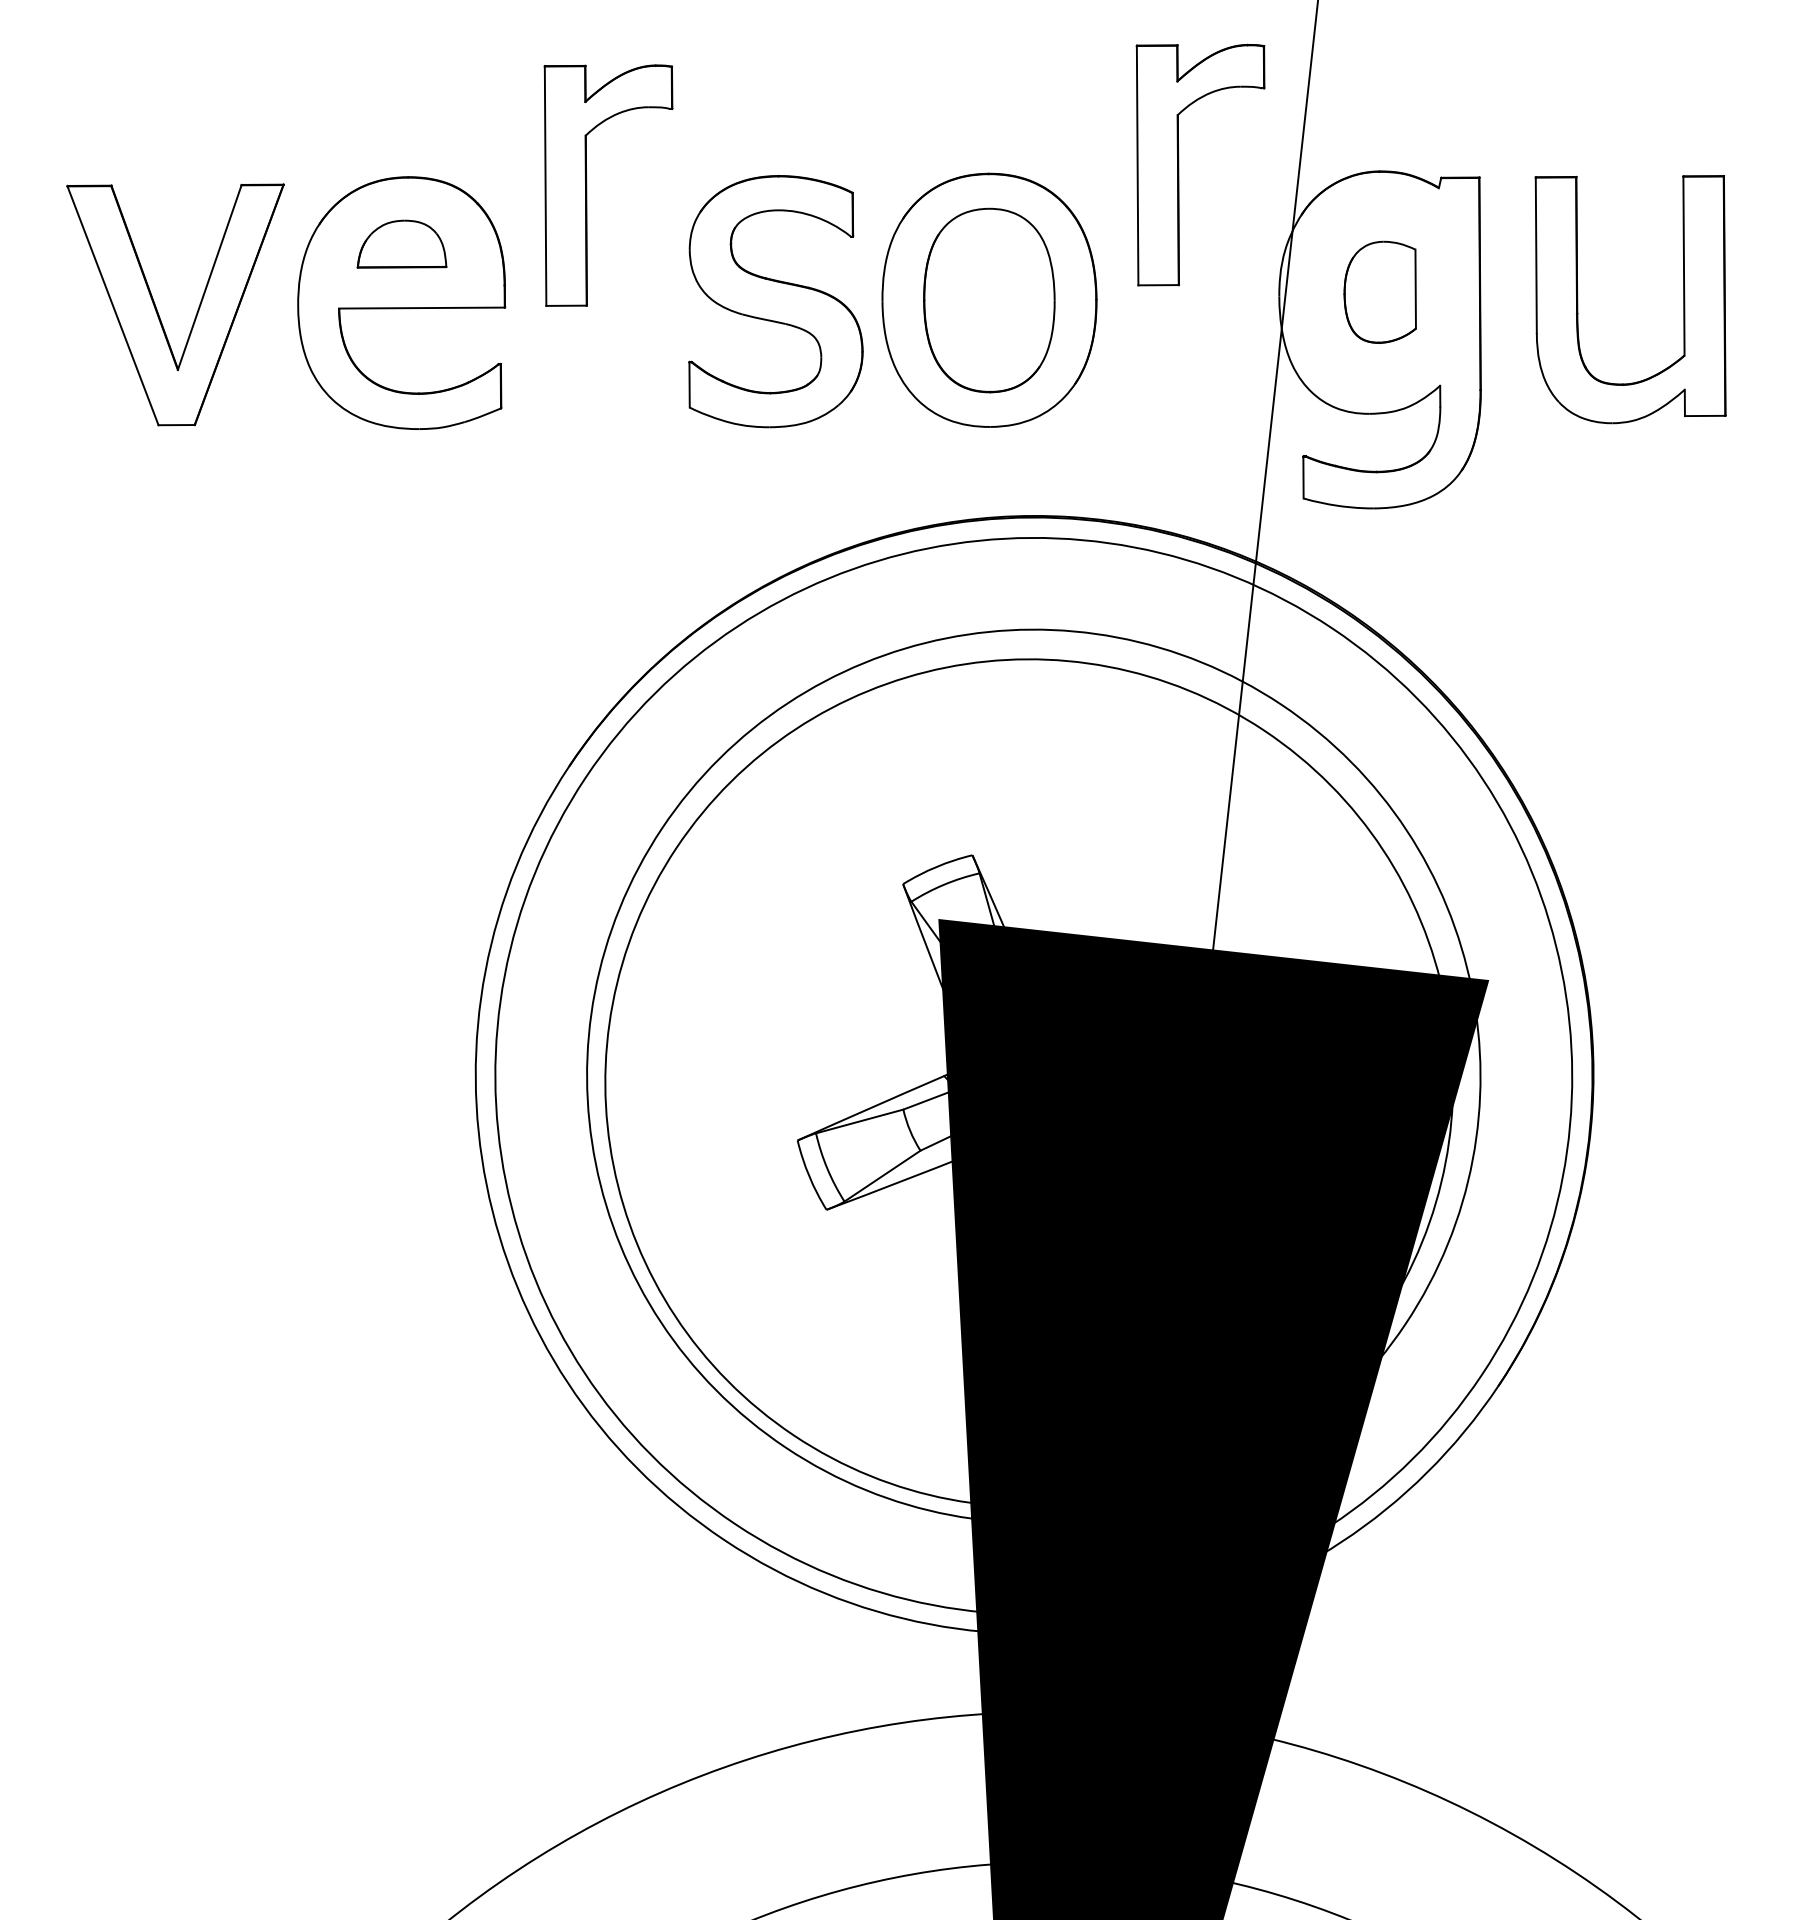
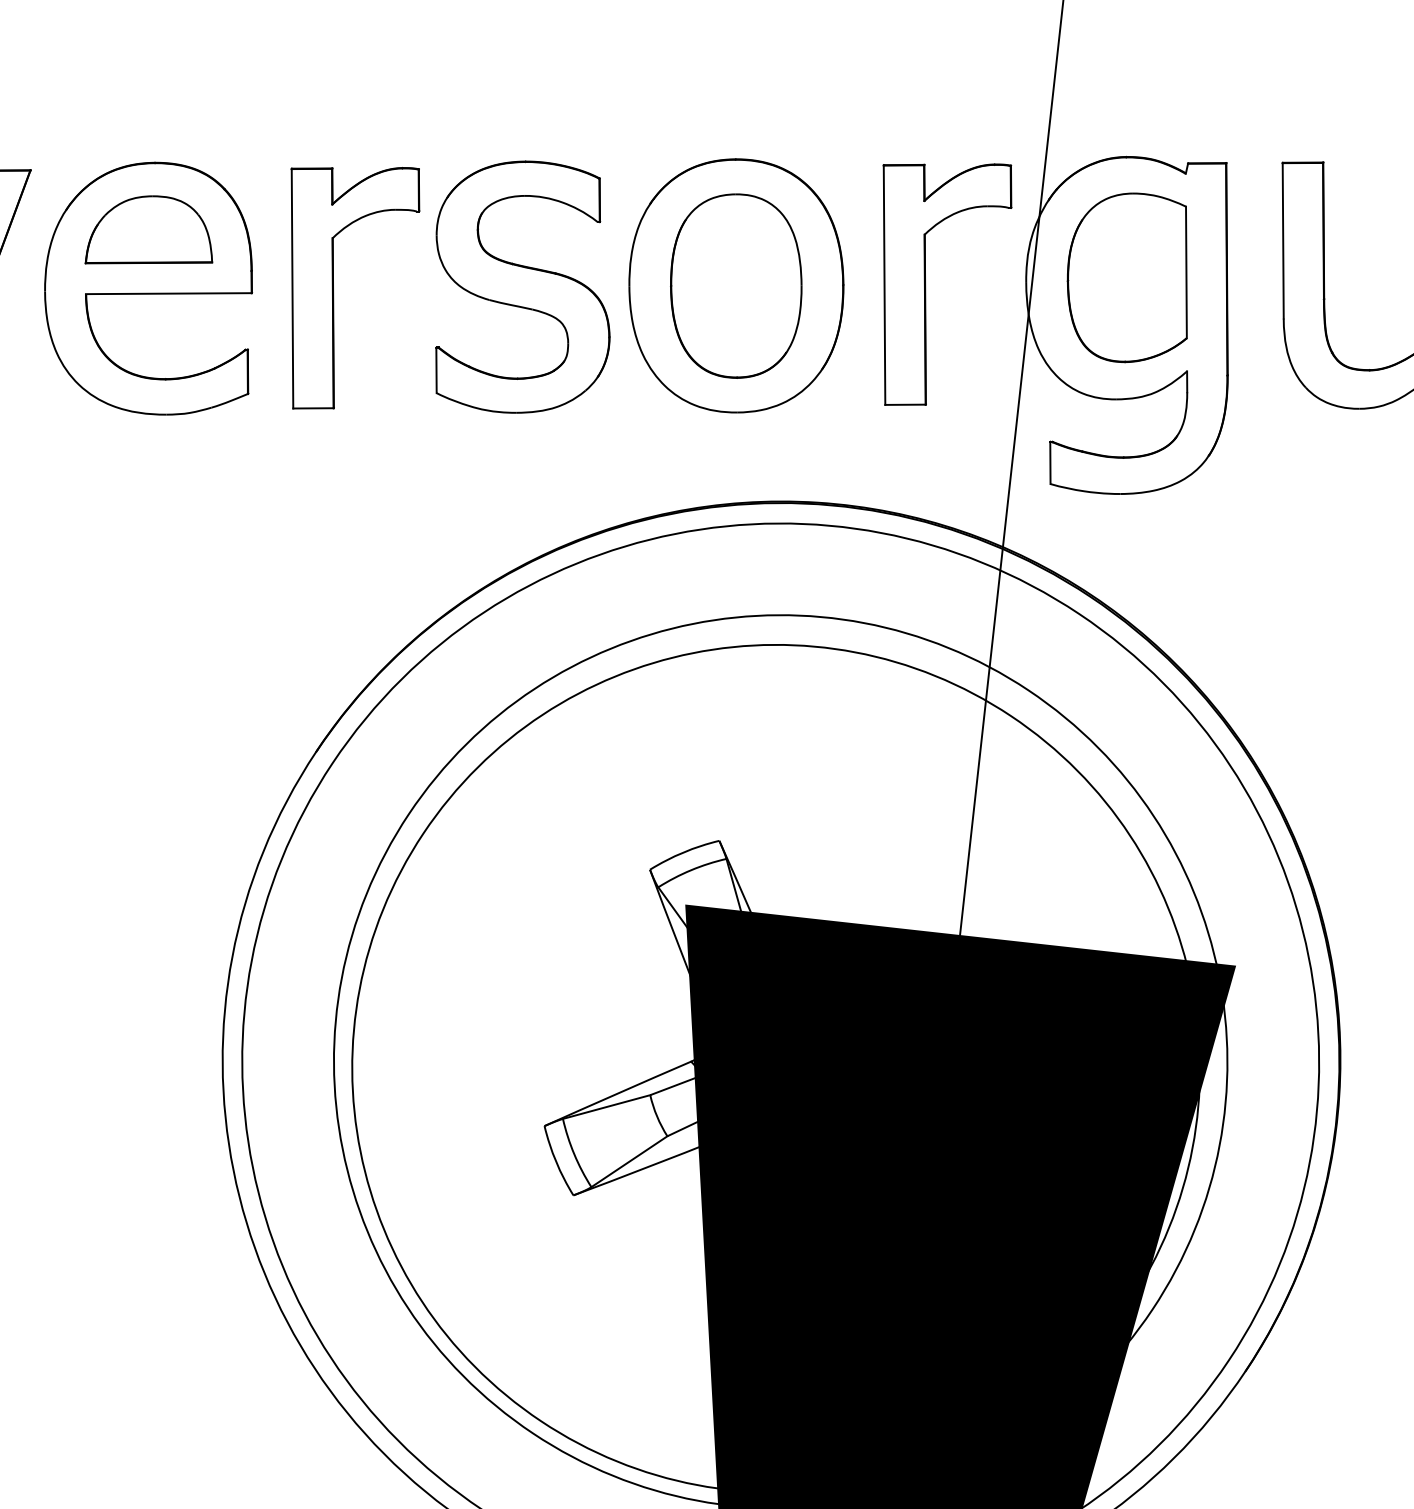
part: (1179, 164) -> (926, 284), moved
part: (587, 185) -> (334, 288), moved
part: (401, 243) -> (148, 229), size x1.43
part: (1379, 292) -> (1126, 278), size x1.67

